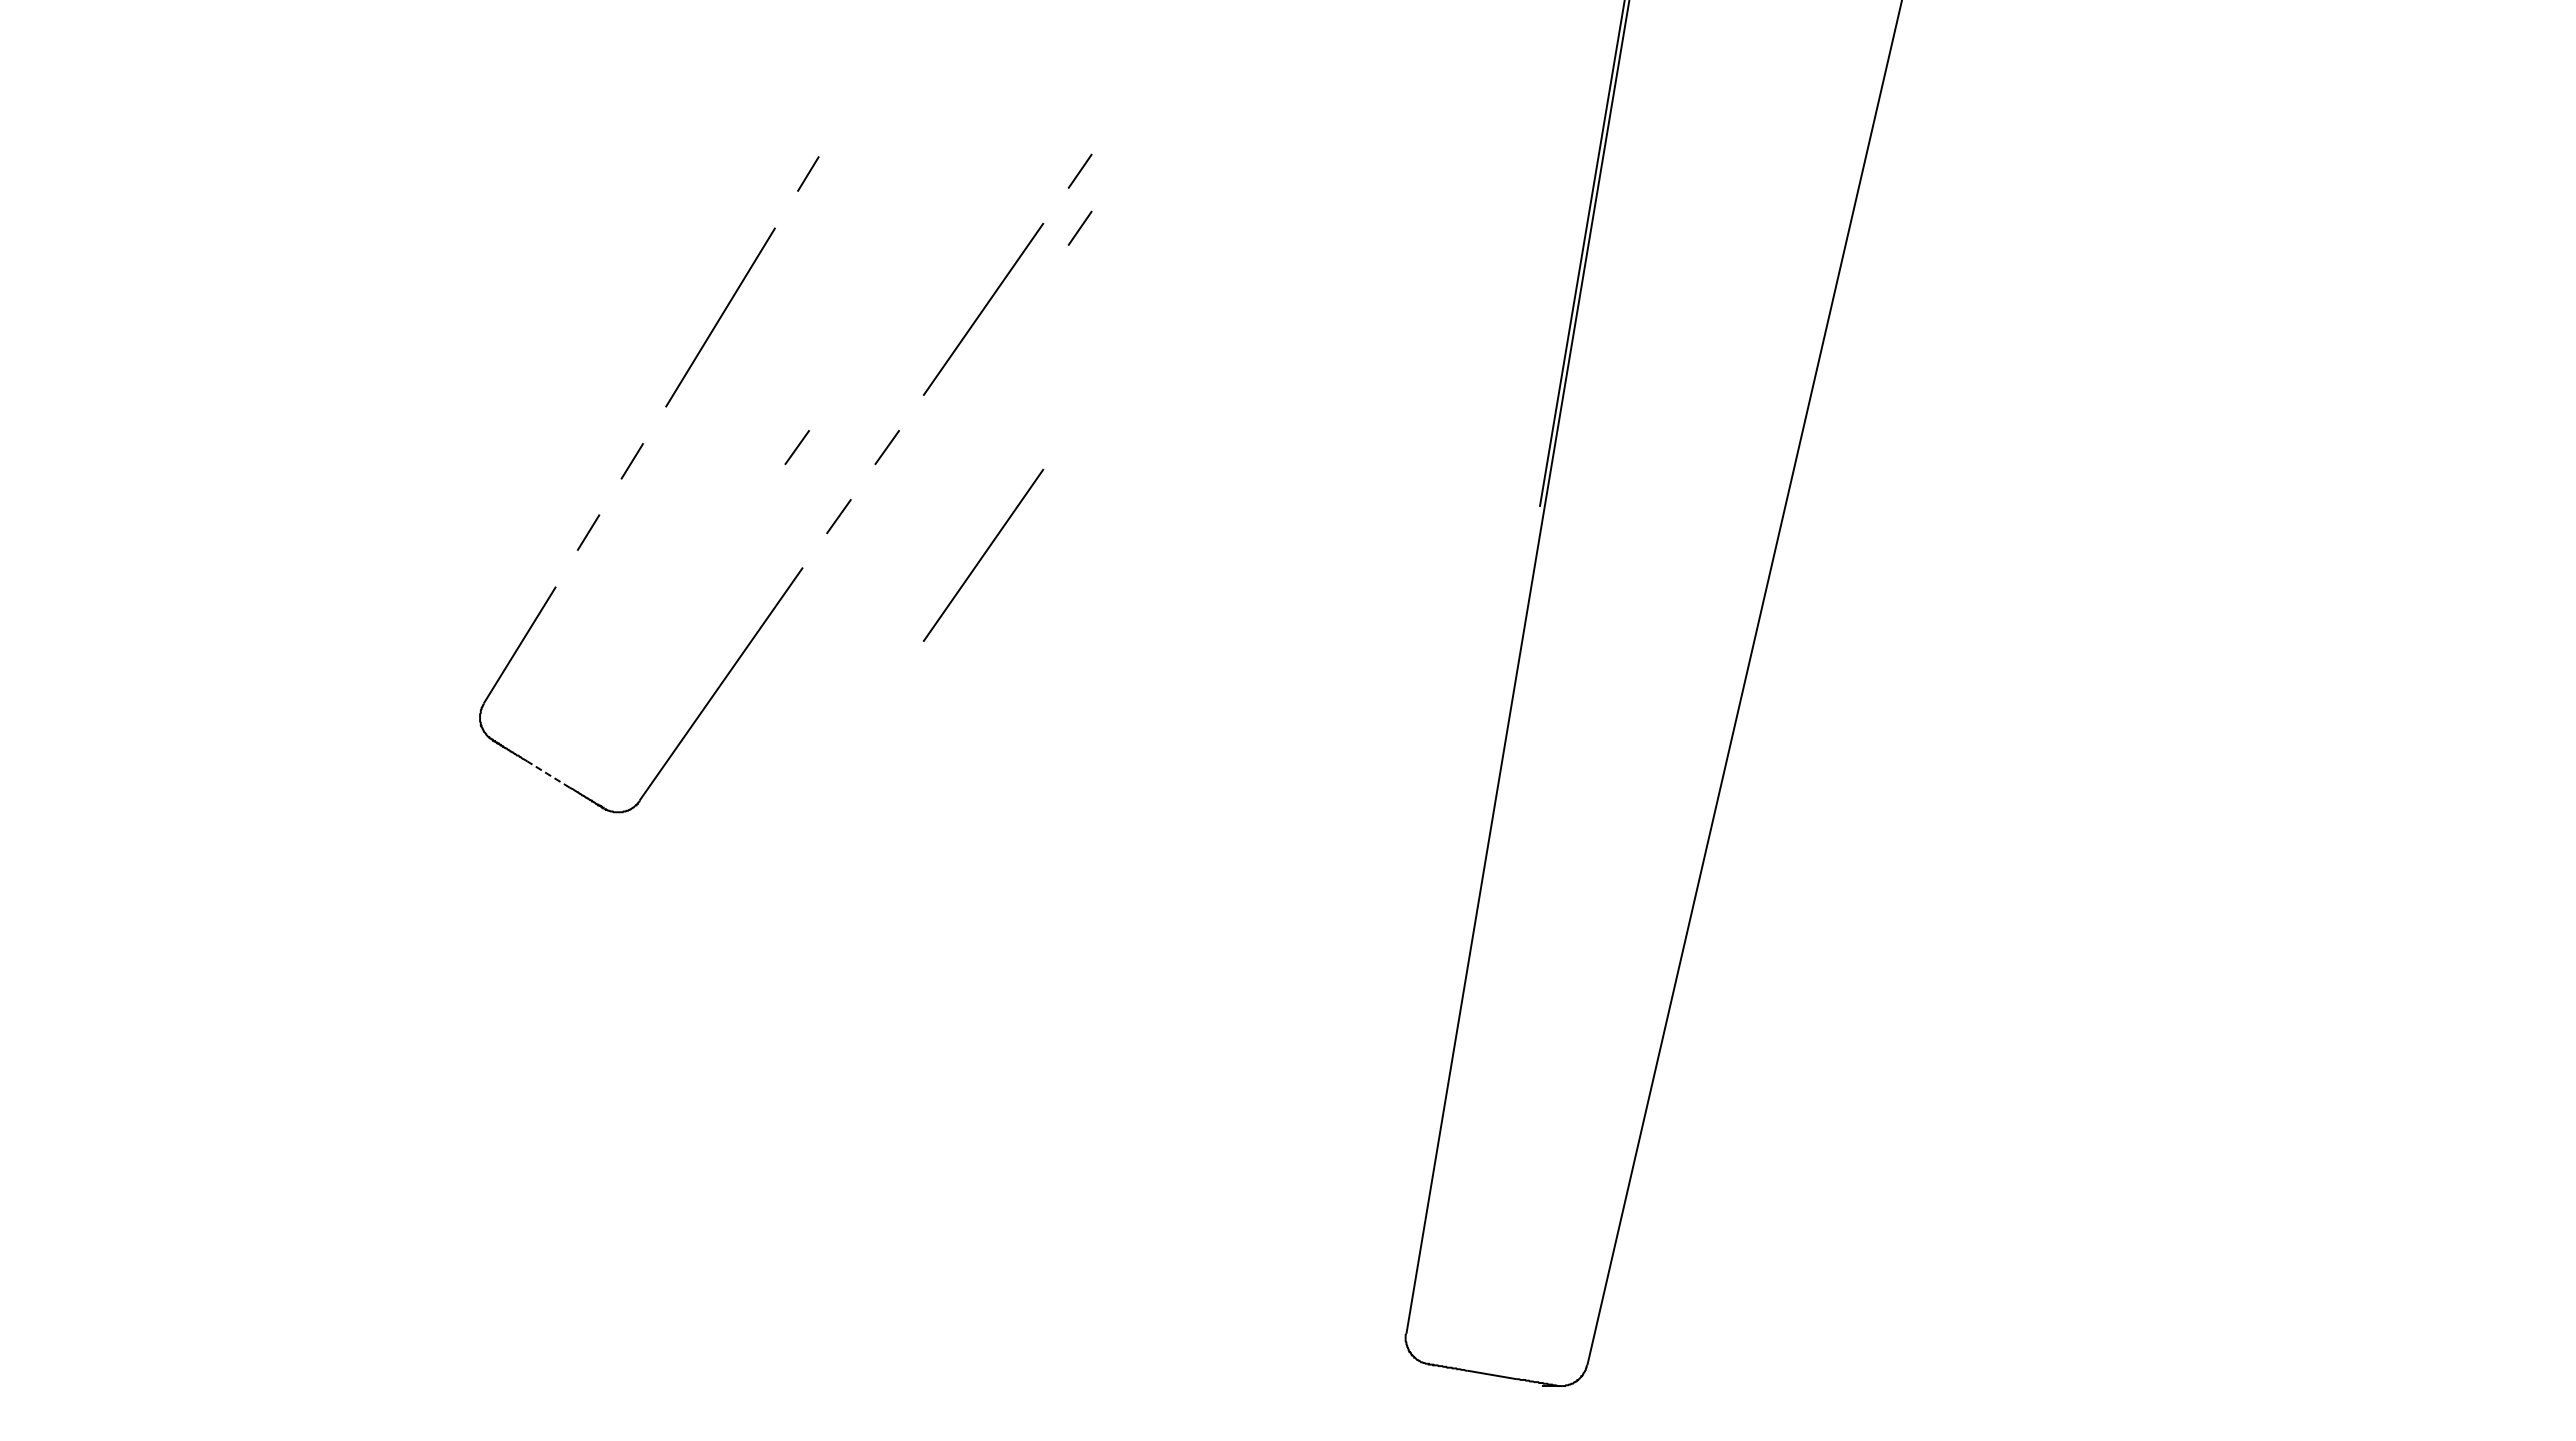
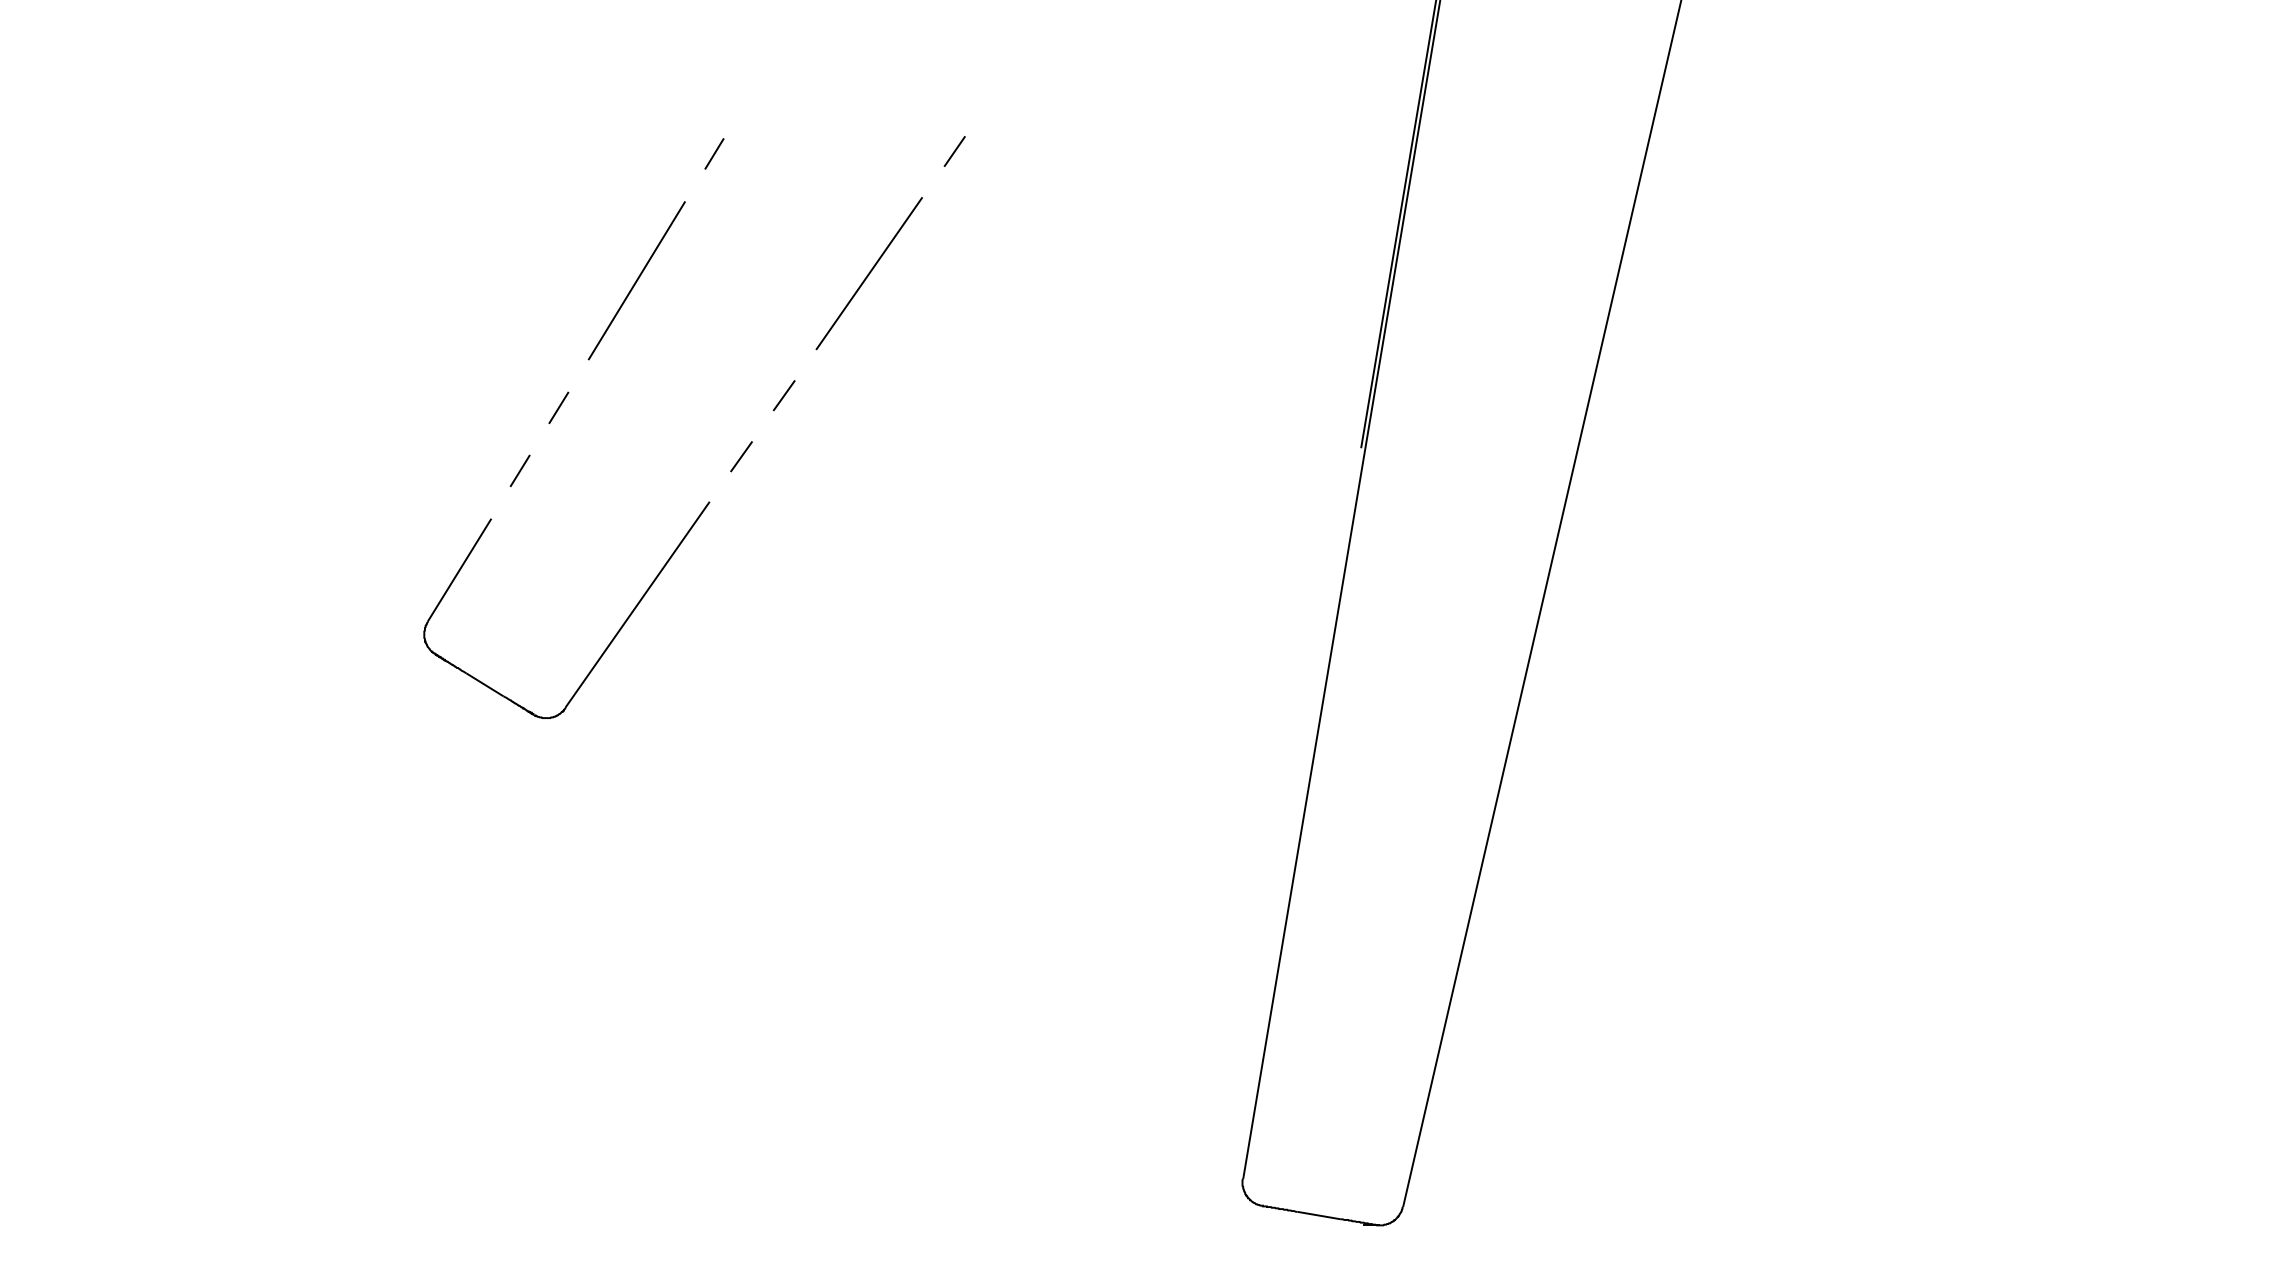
line: (1079, 227) -> (954, 201), removed
line: (796, 447) -> (704, 395), removed
line: (983, 554) -> (869, 490), removed
line: (548, 774) -> (484, 684), dashed -> solid

